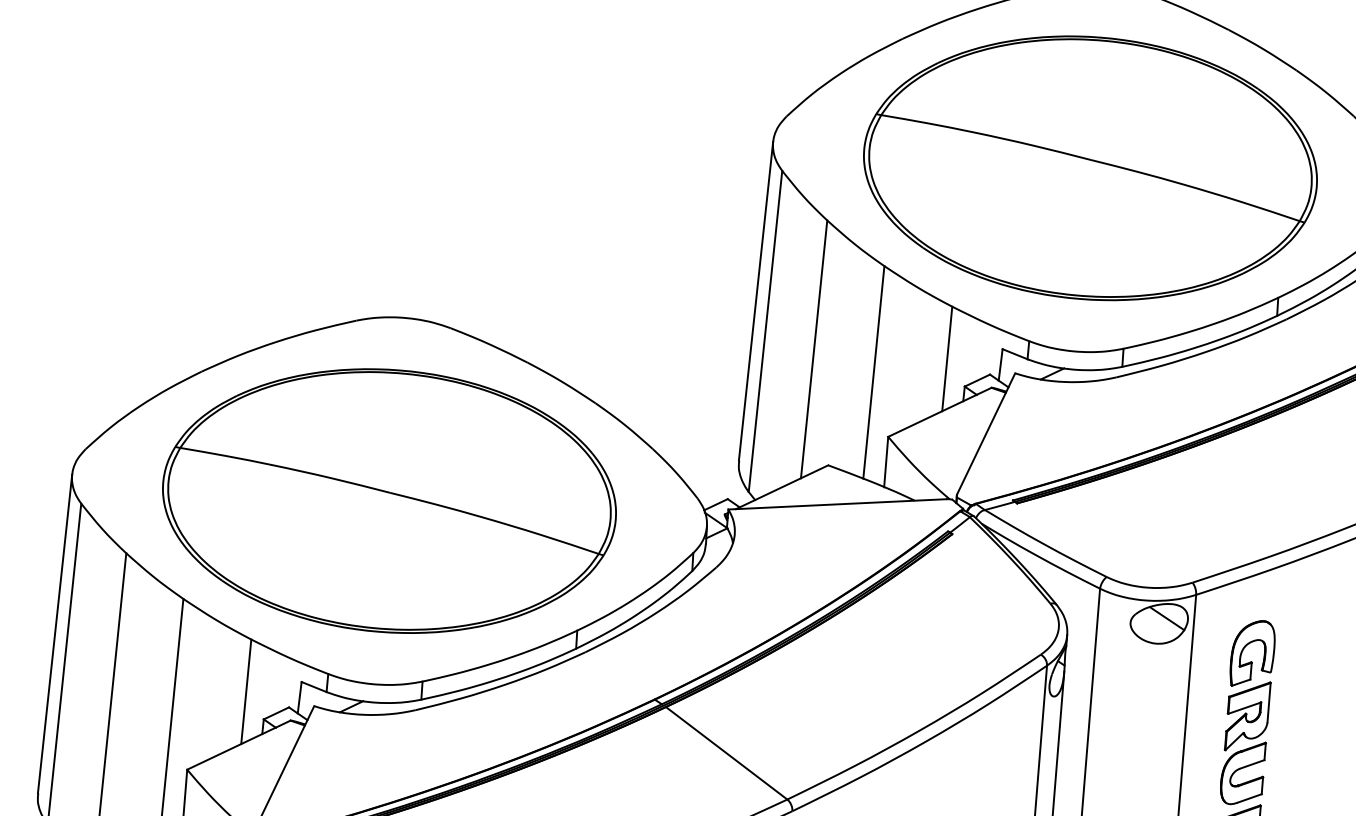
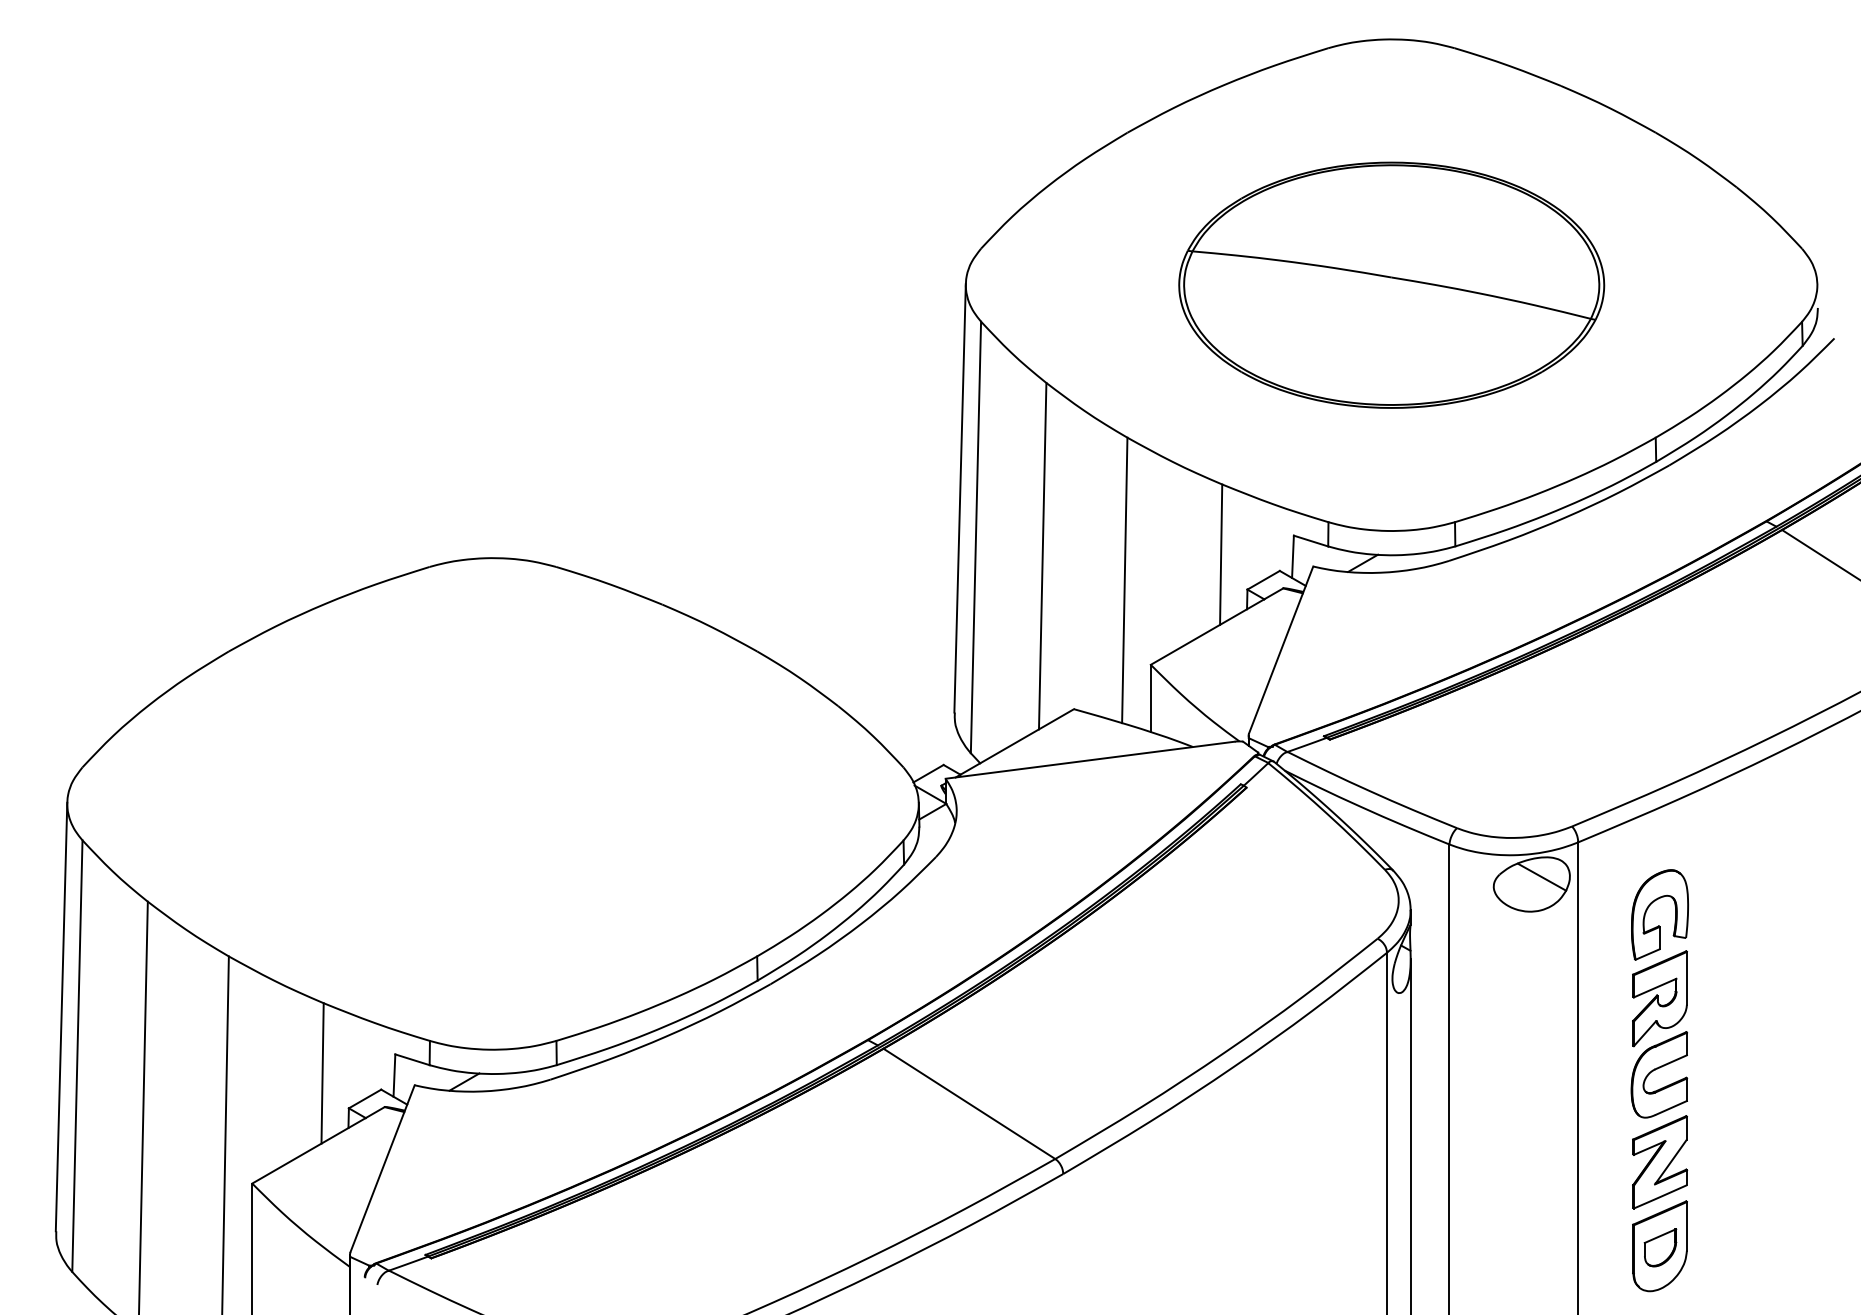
part: (1090, 168) -> (1391, 285), size x0.7
part: (389, 500) -> (492, 803), removed

